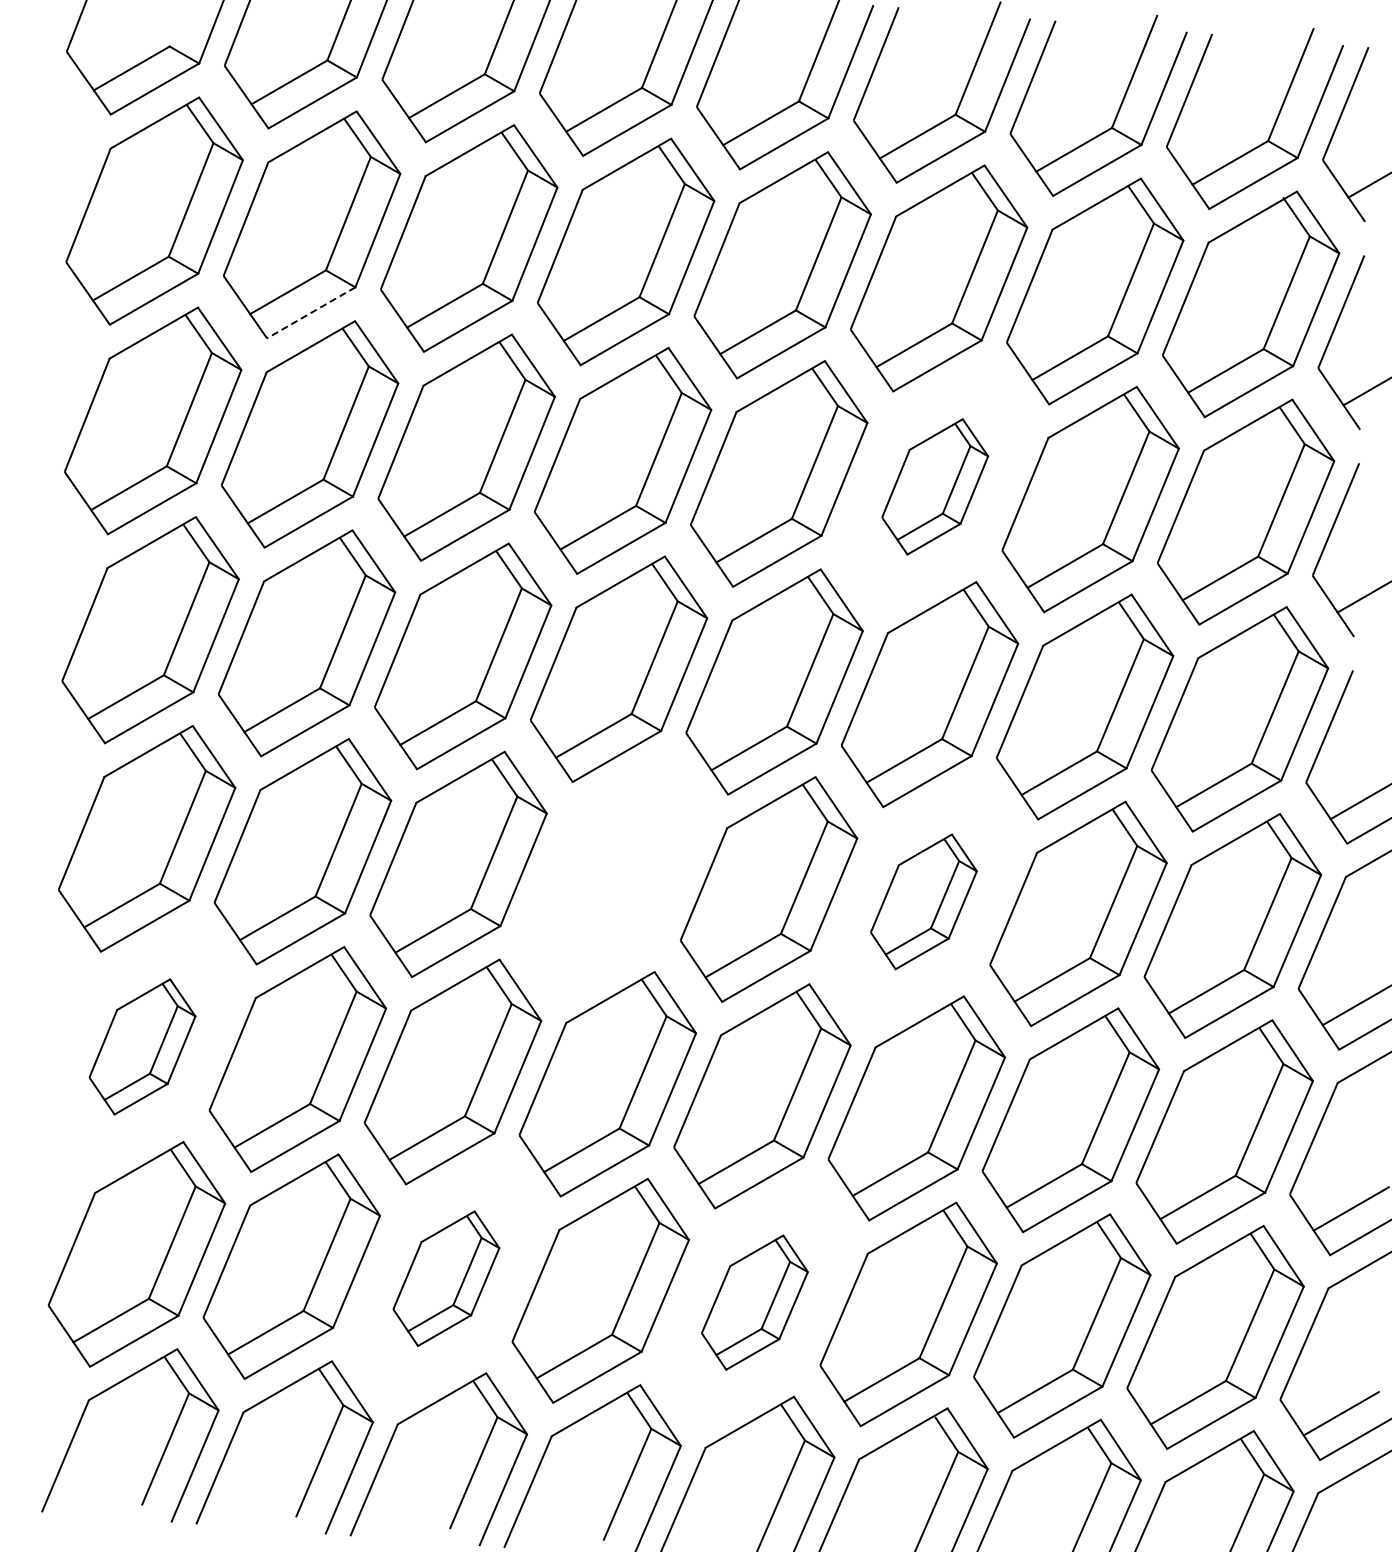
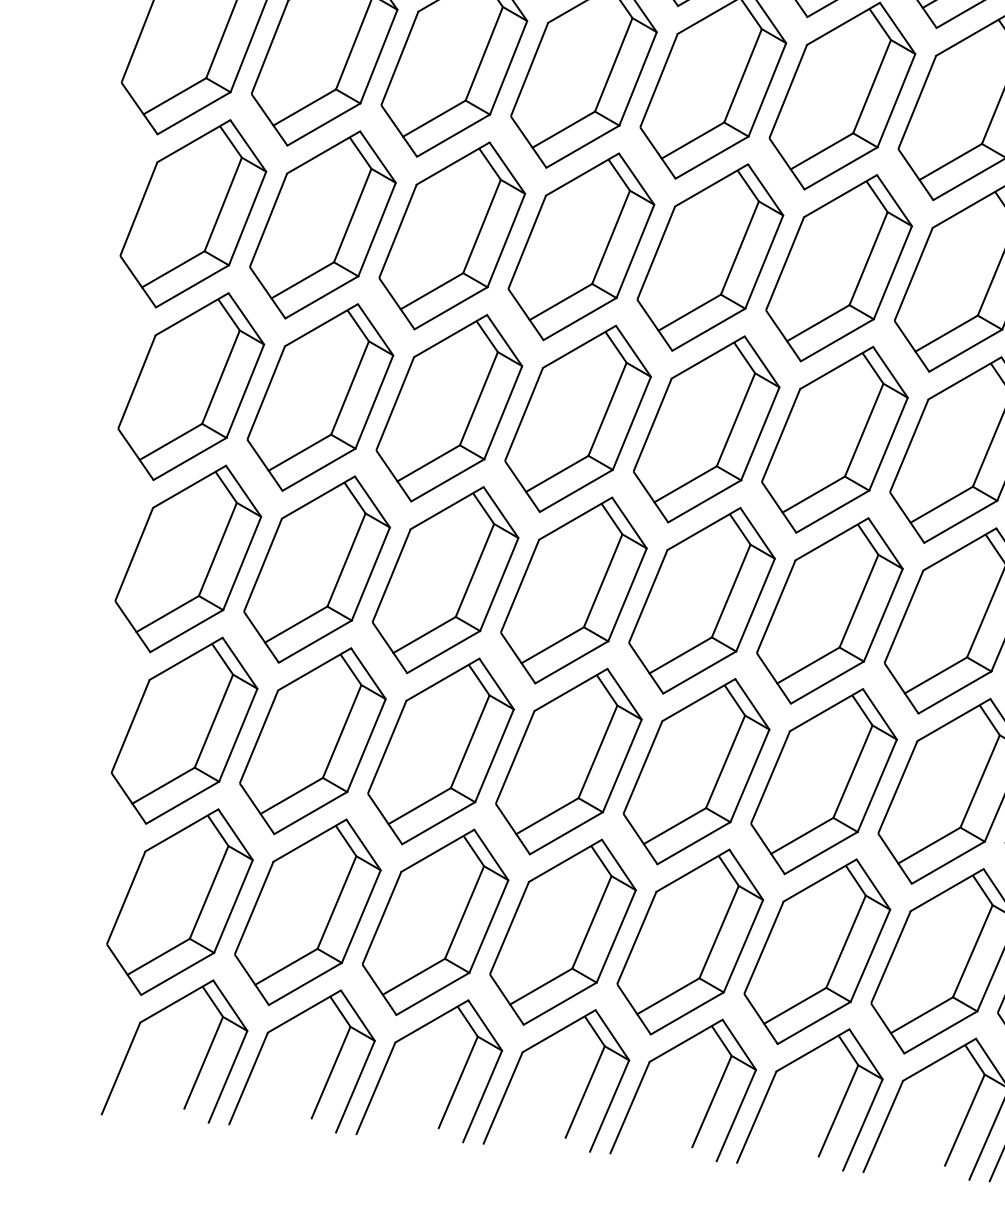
line: (310, 313) -> (323, 125), dashed -> solid
part: (935, 486) -> (839, 267), size x1.67
part: (613, 876) -> (573, 590), added
part: (923, 901) -> (829, 610), size x1.67
part: (142, 1046) -> (184, 730), size x1.67
part: (446, 1278) -> (435, 922), size x1.67
part: (754, 1302) -> (689, 941), size x1.67

